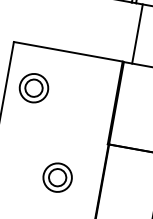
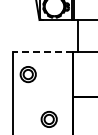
line: (67, 52) -> (42, 52), solid -> dashed

